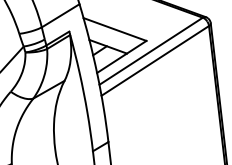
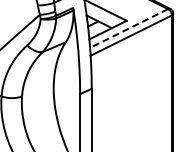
line: (151, 51) -> (129, 28), solid -> dashed

